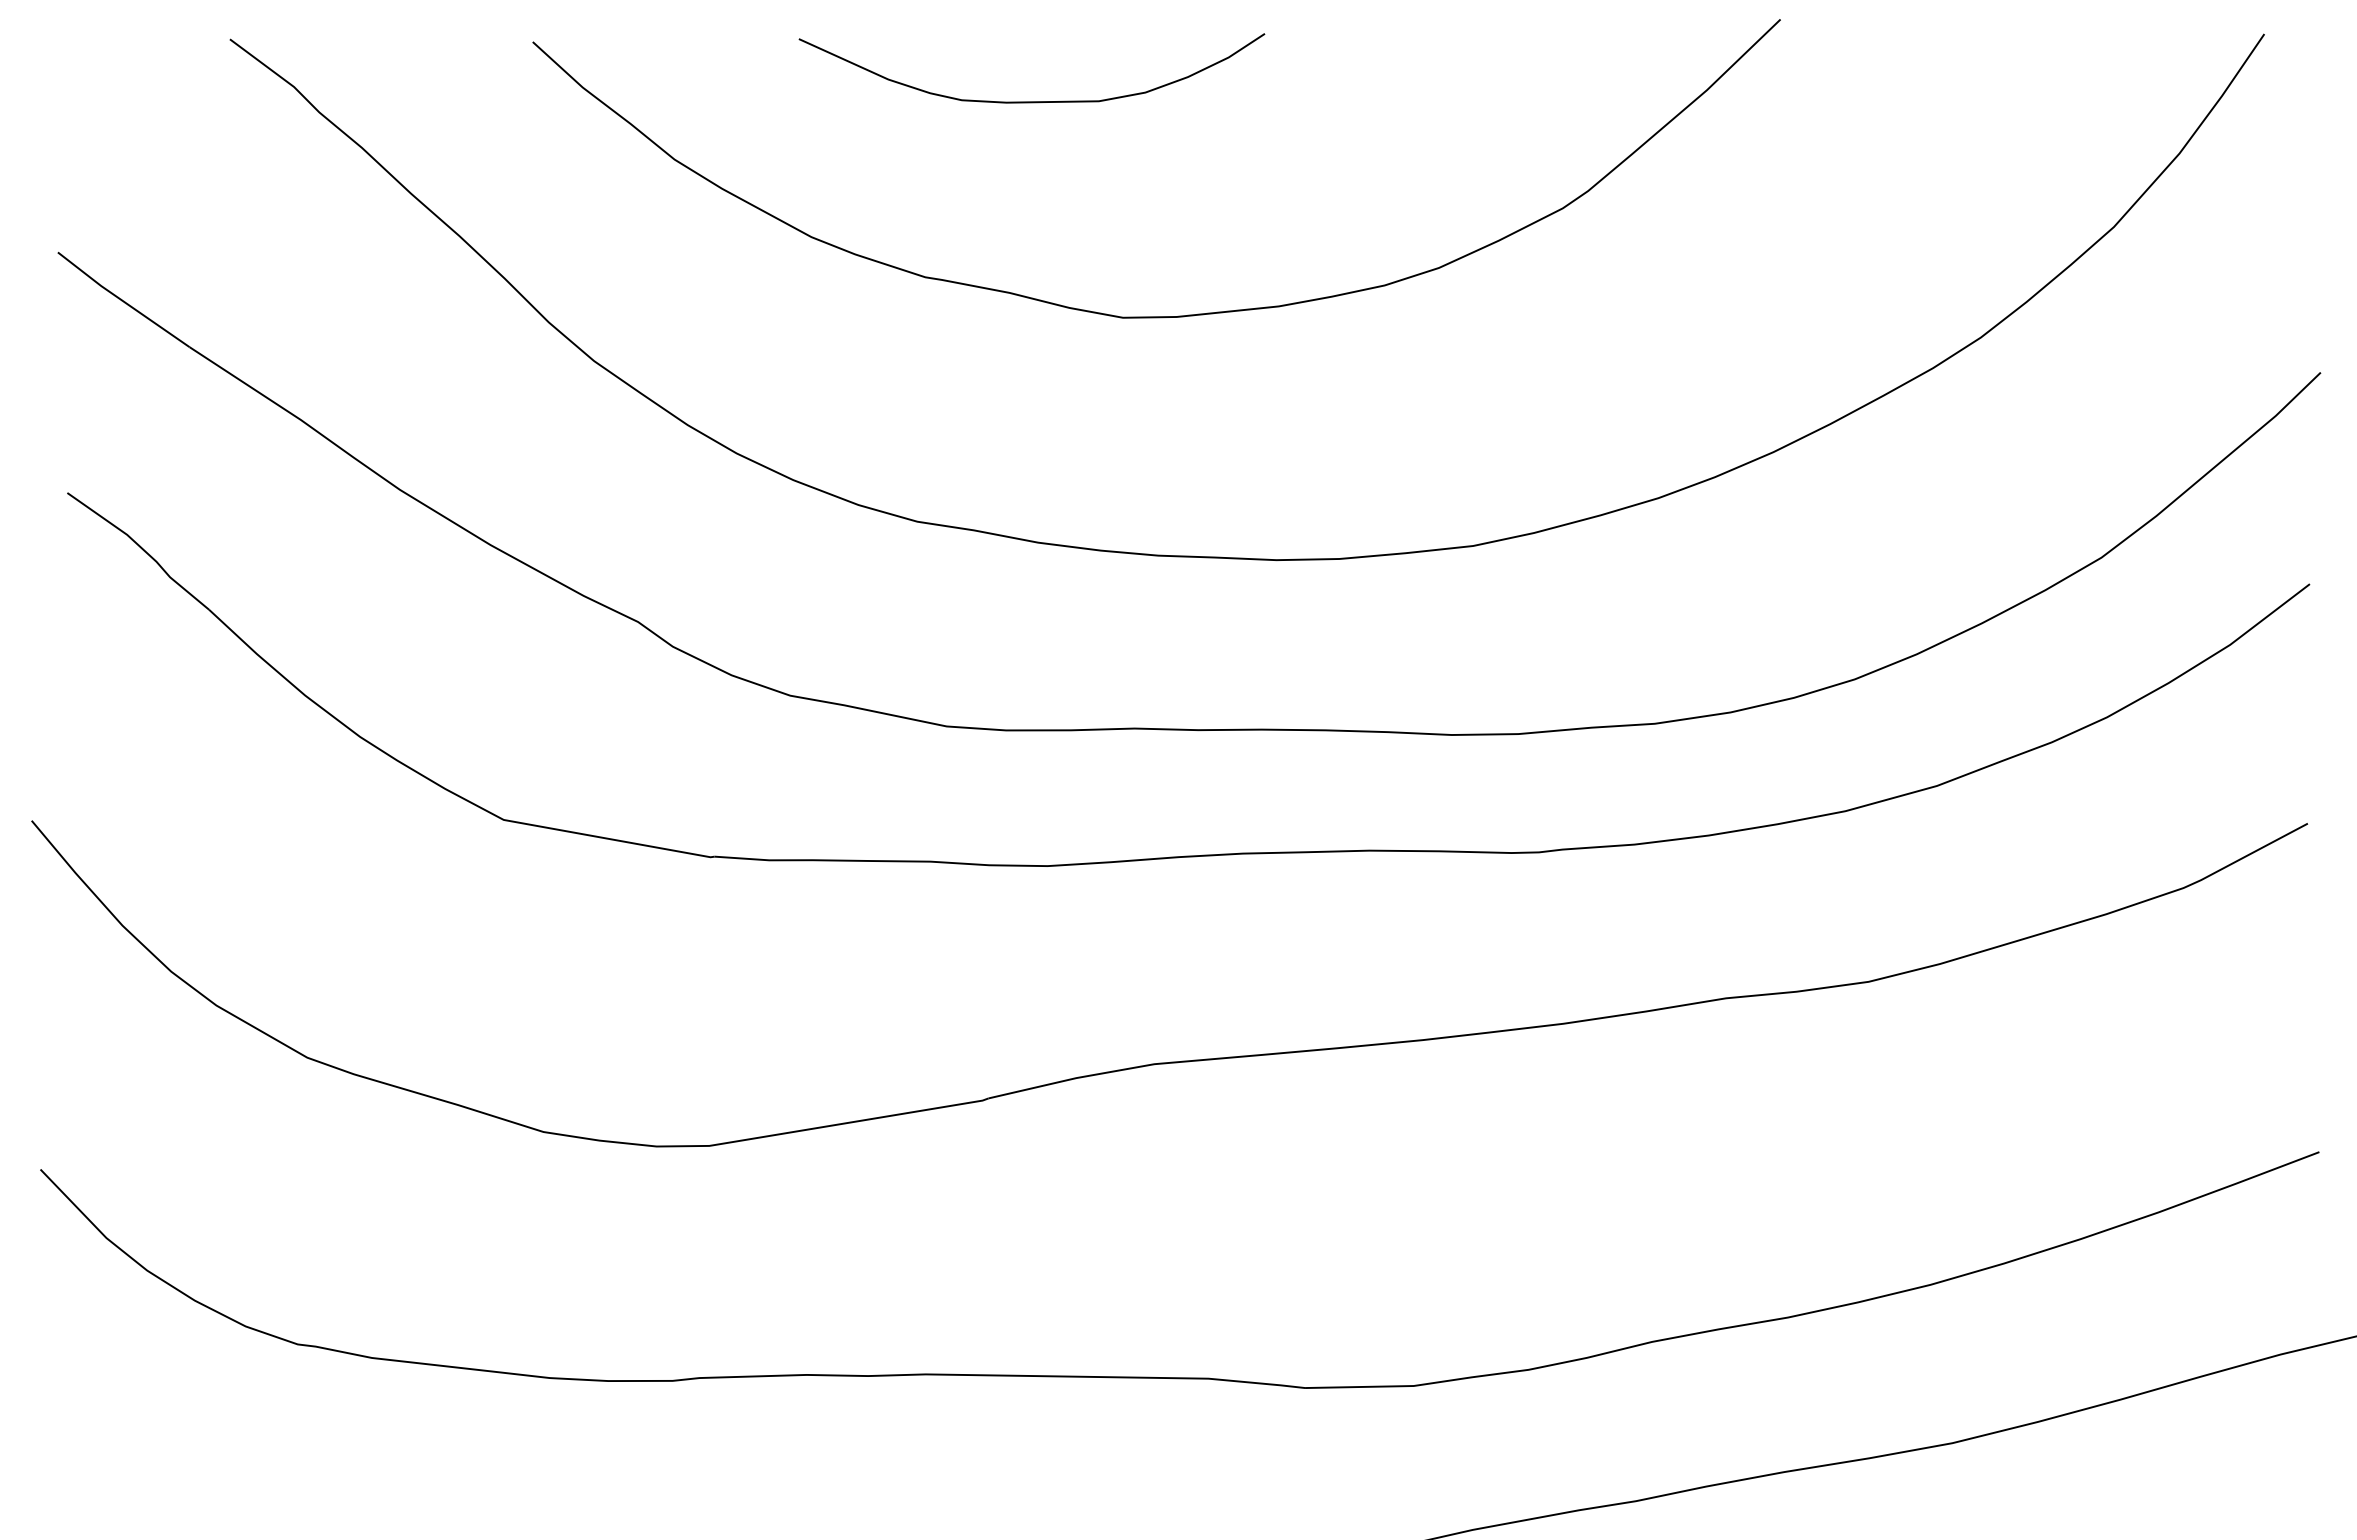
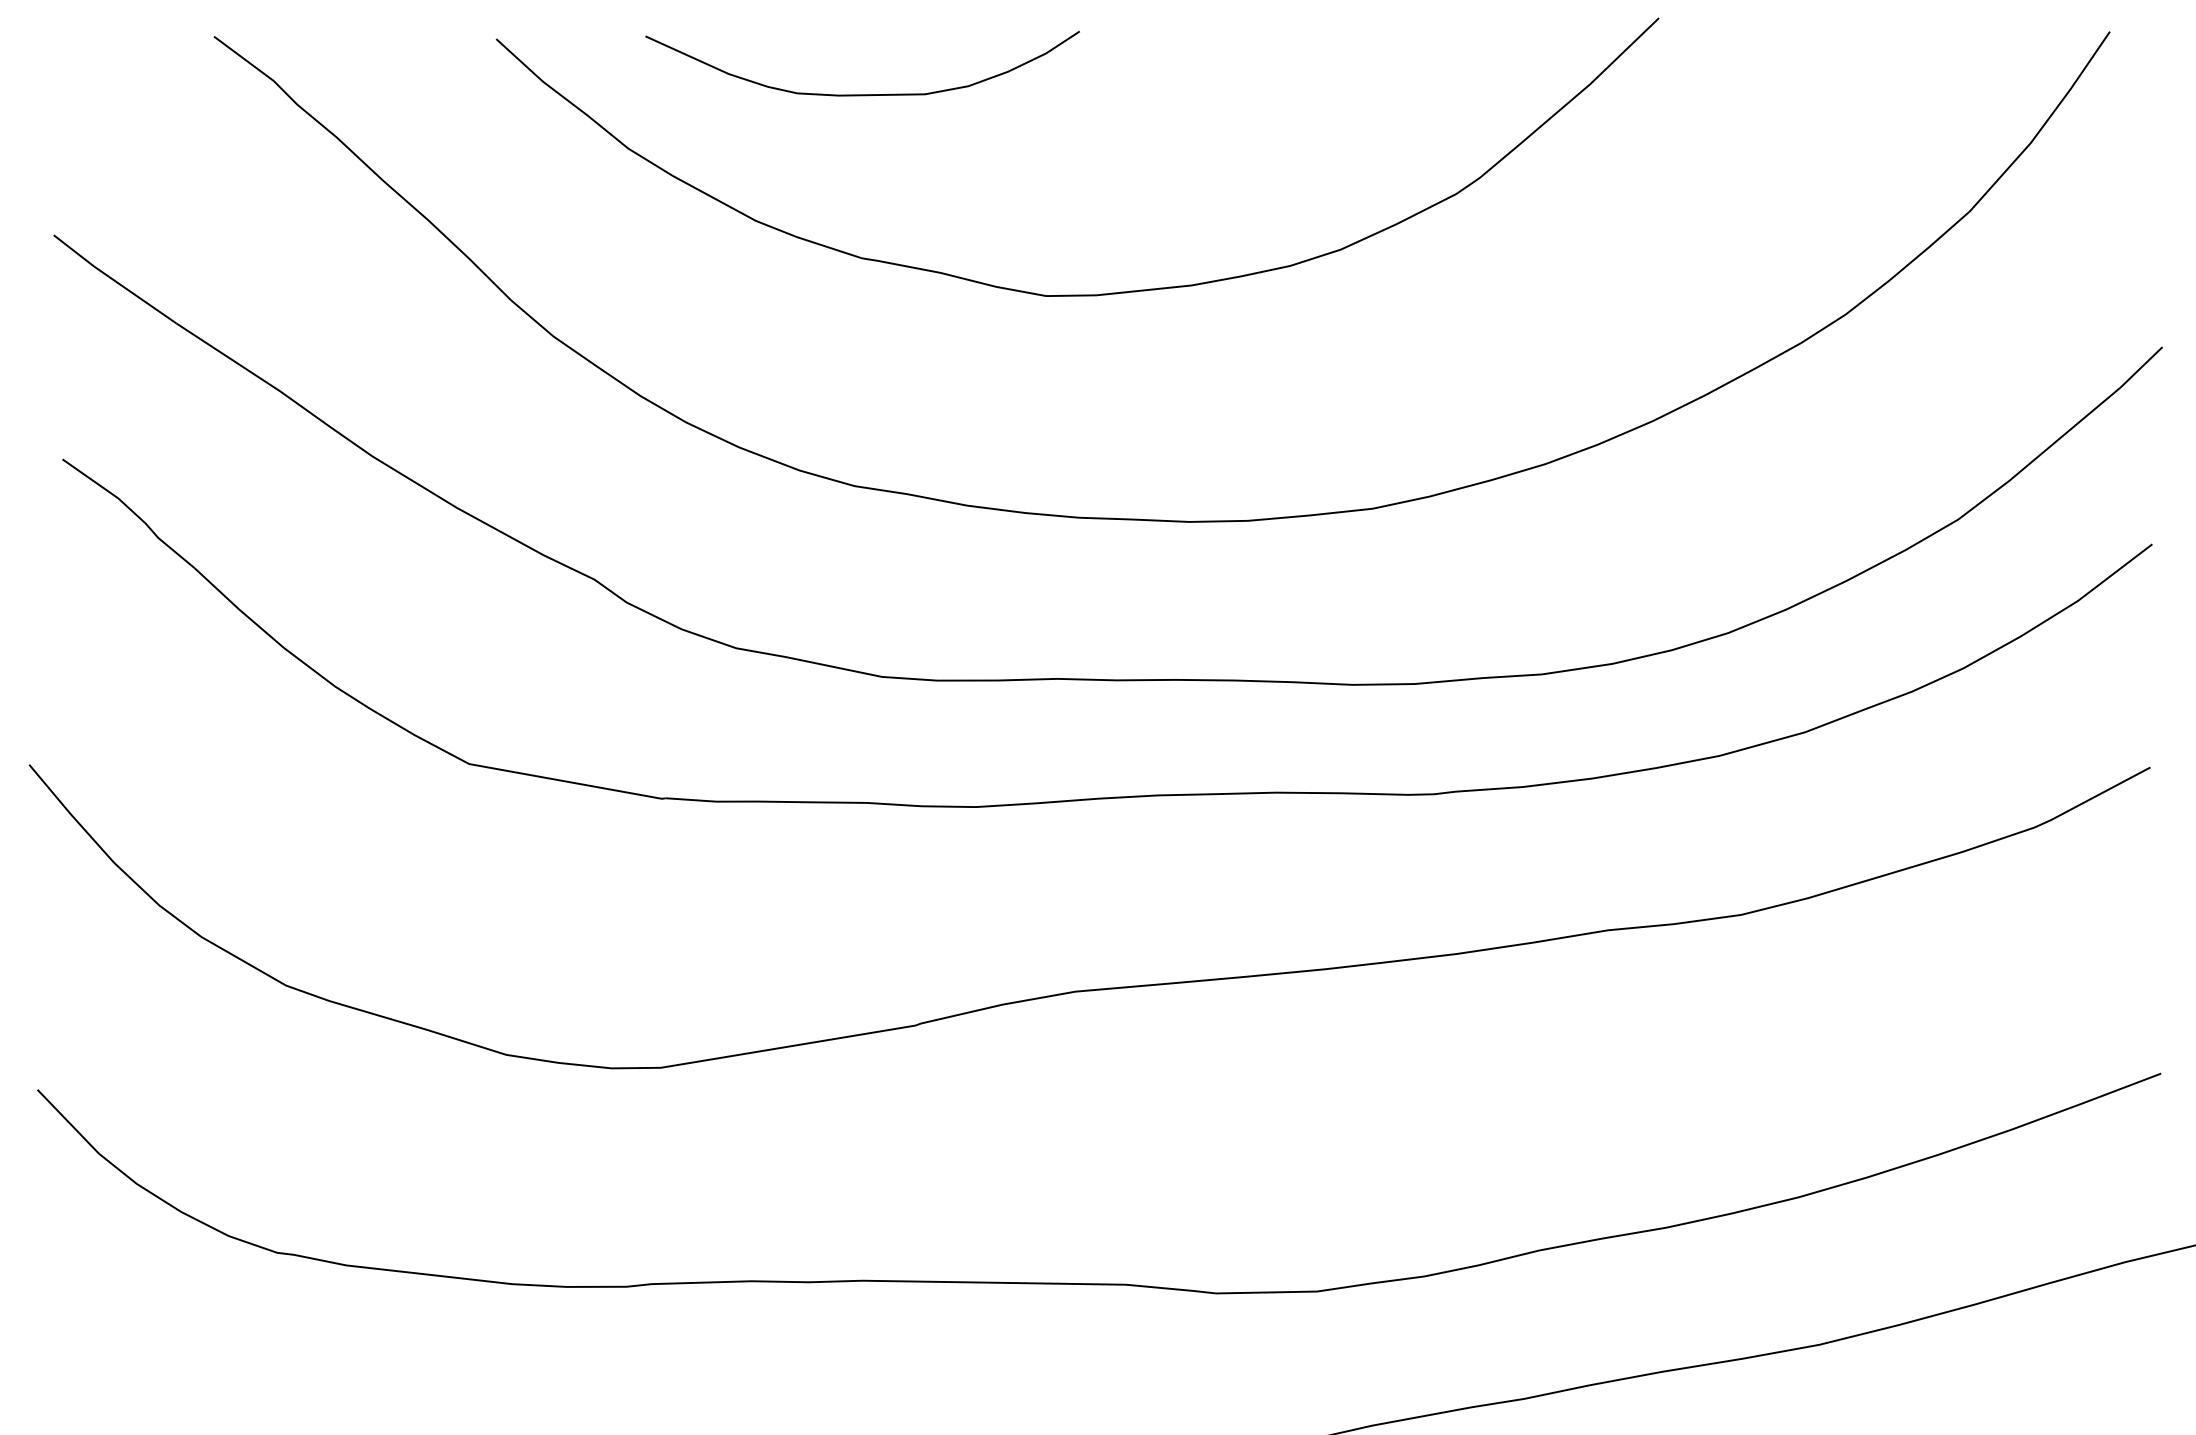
curve: (1031, 101) -> (862, 94), moved

